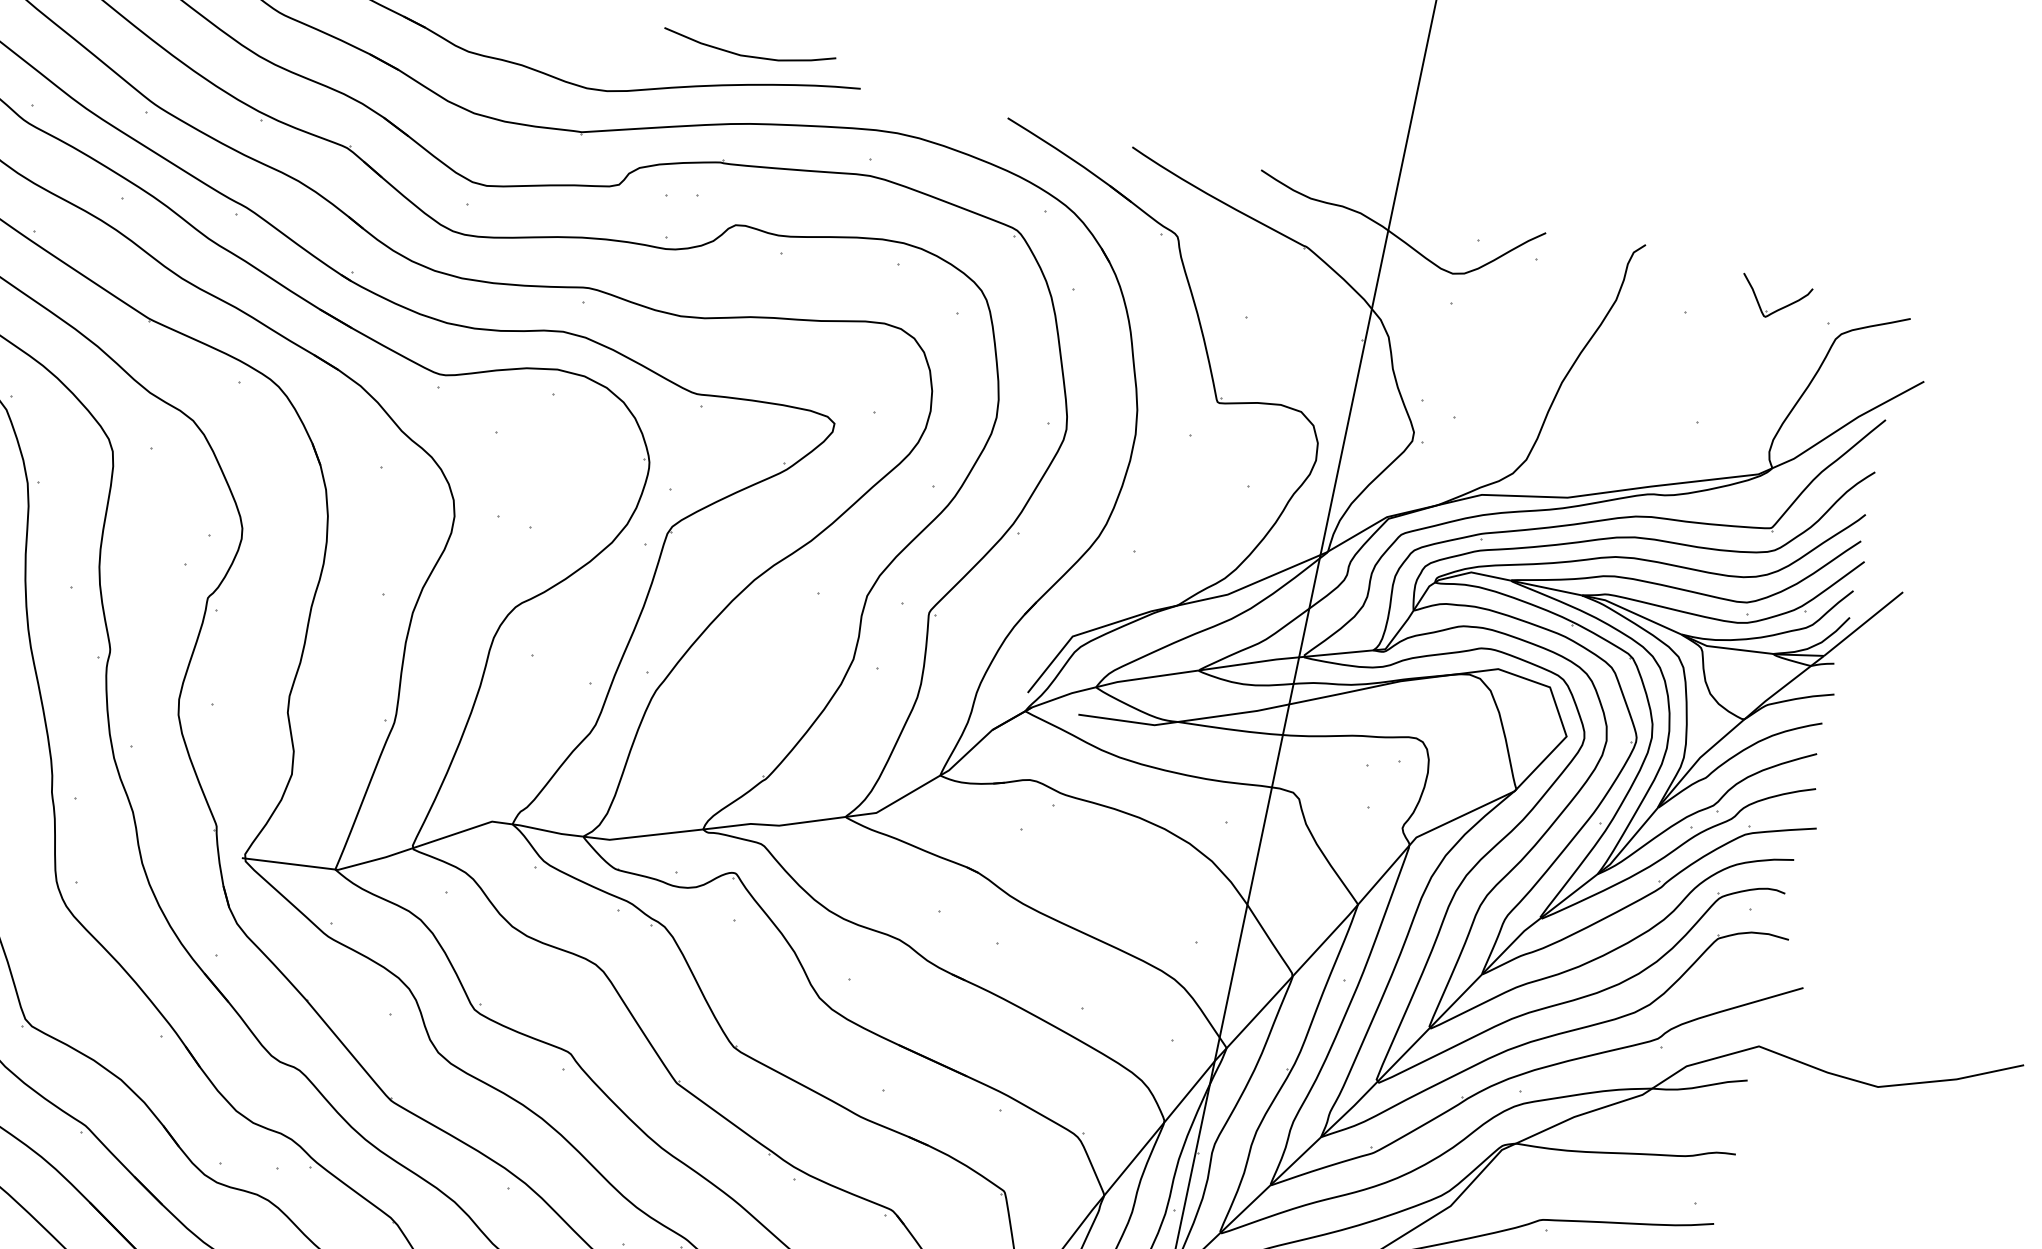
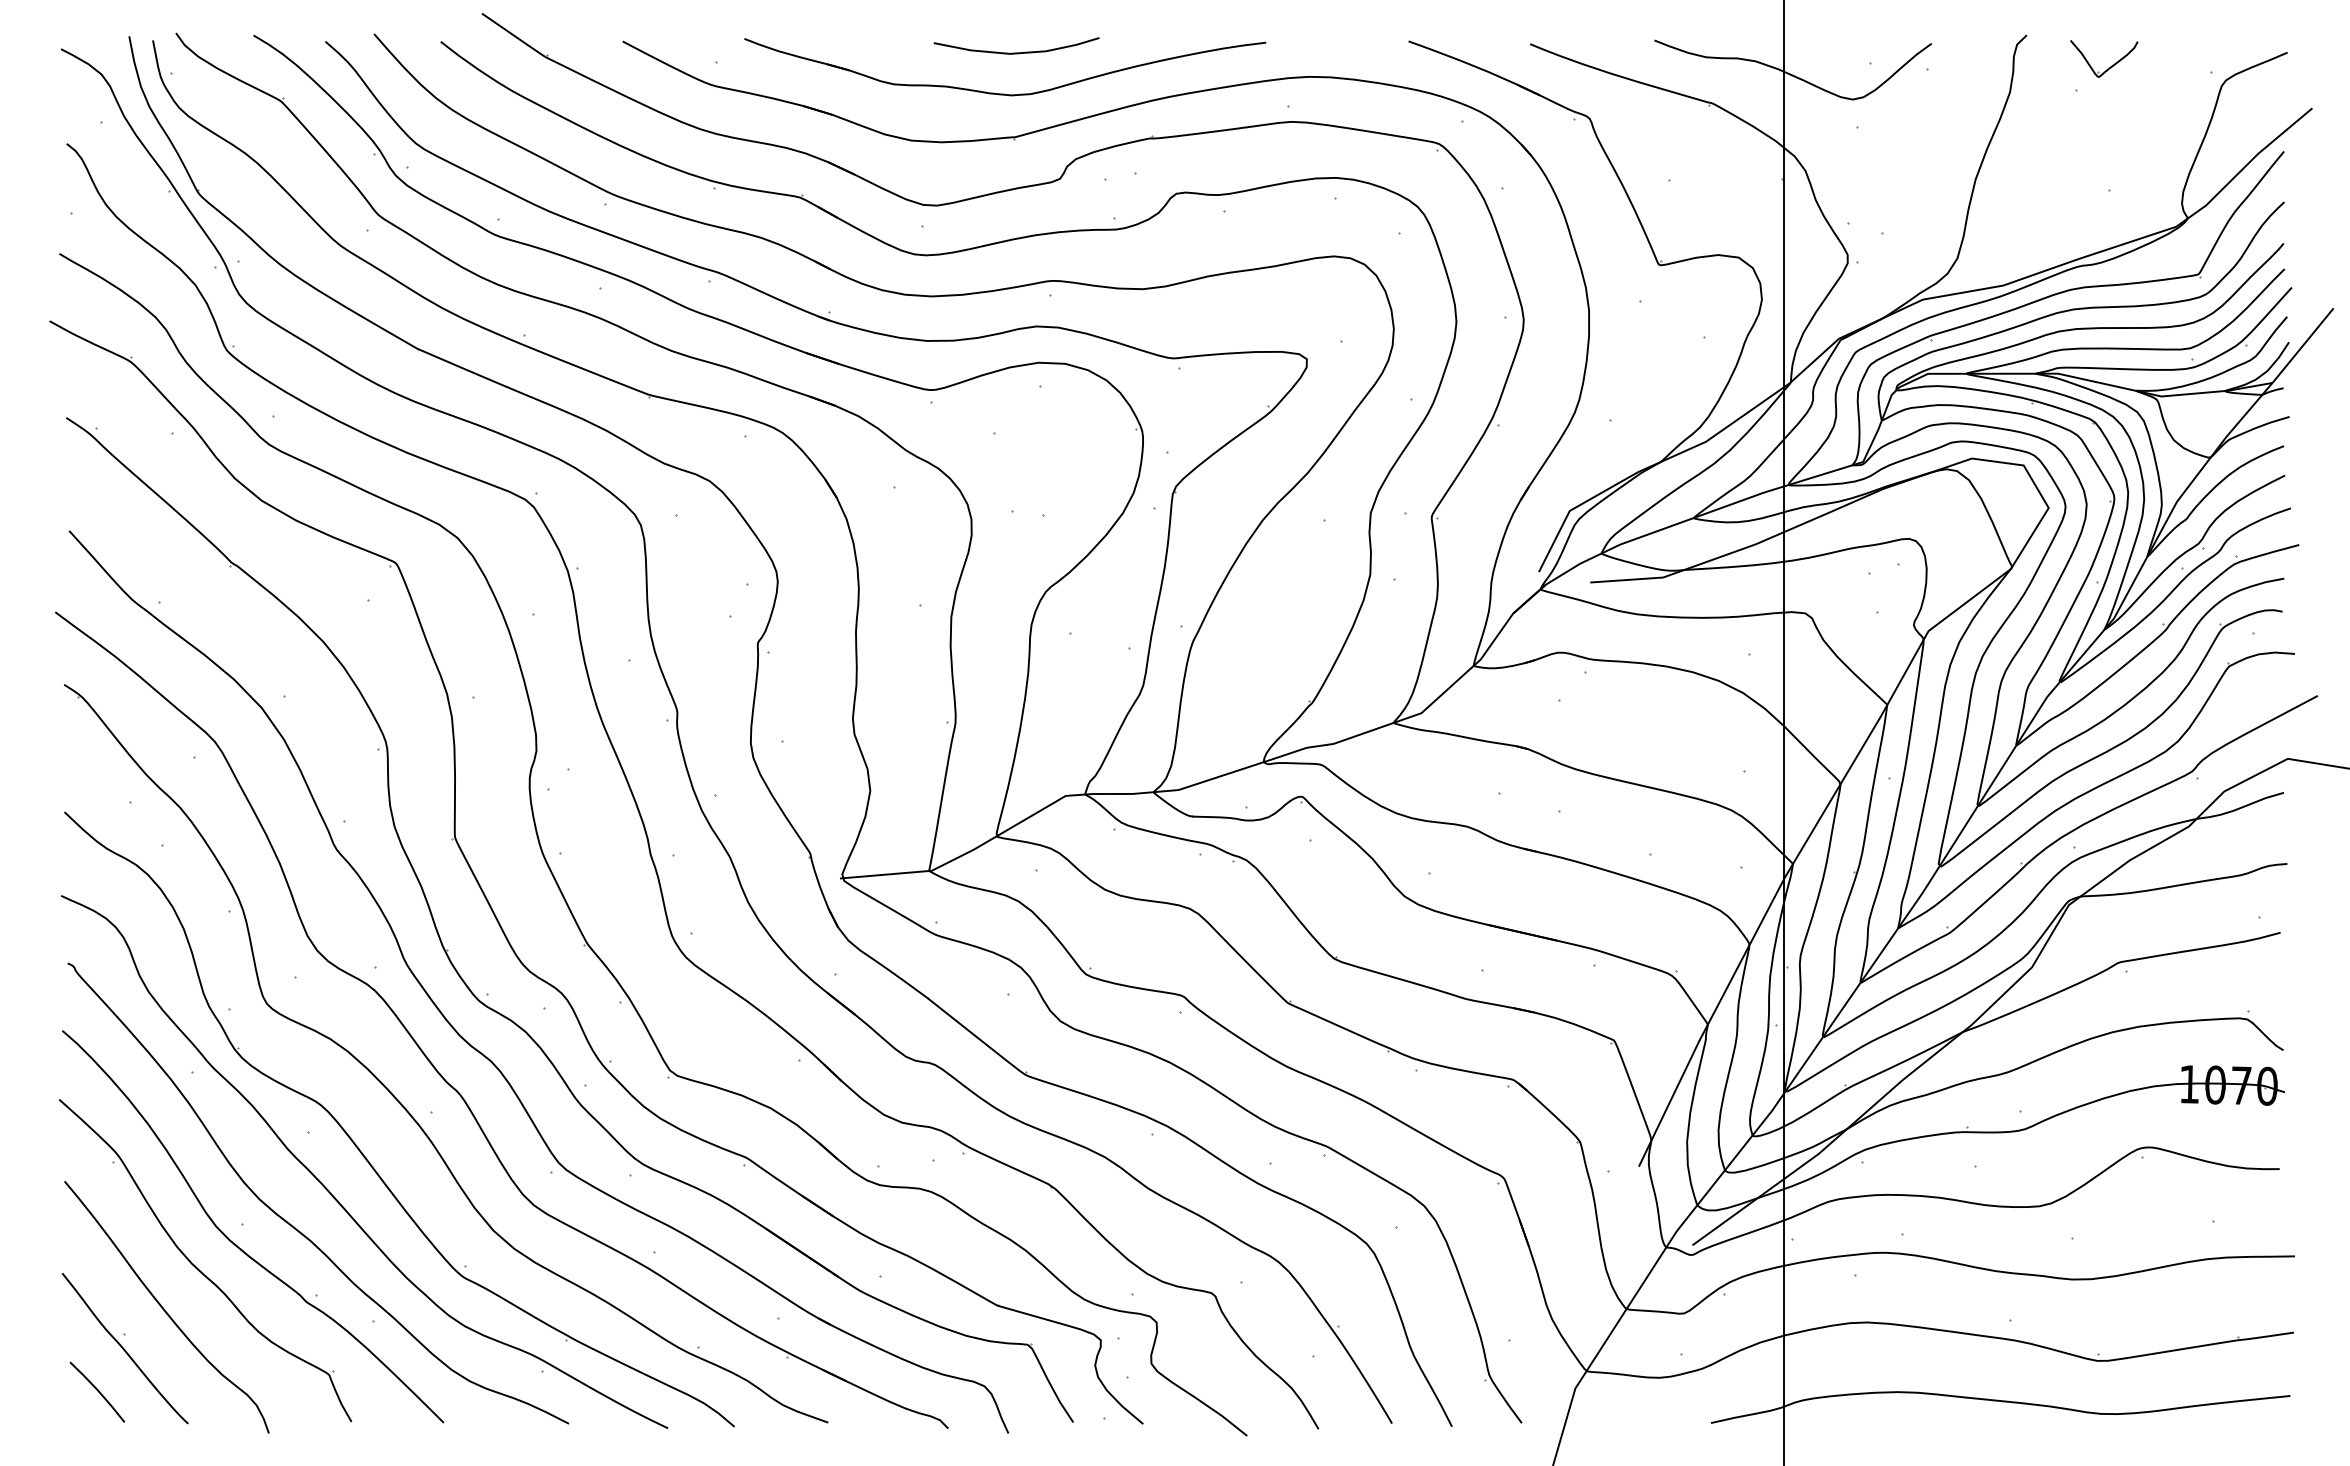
curve: (747, 55) -> (1016, 52), moved
part: (1780, 307) -> (2111, 65), moved

